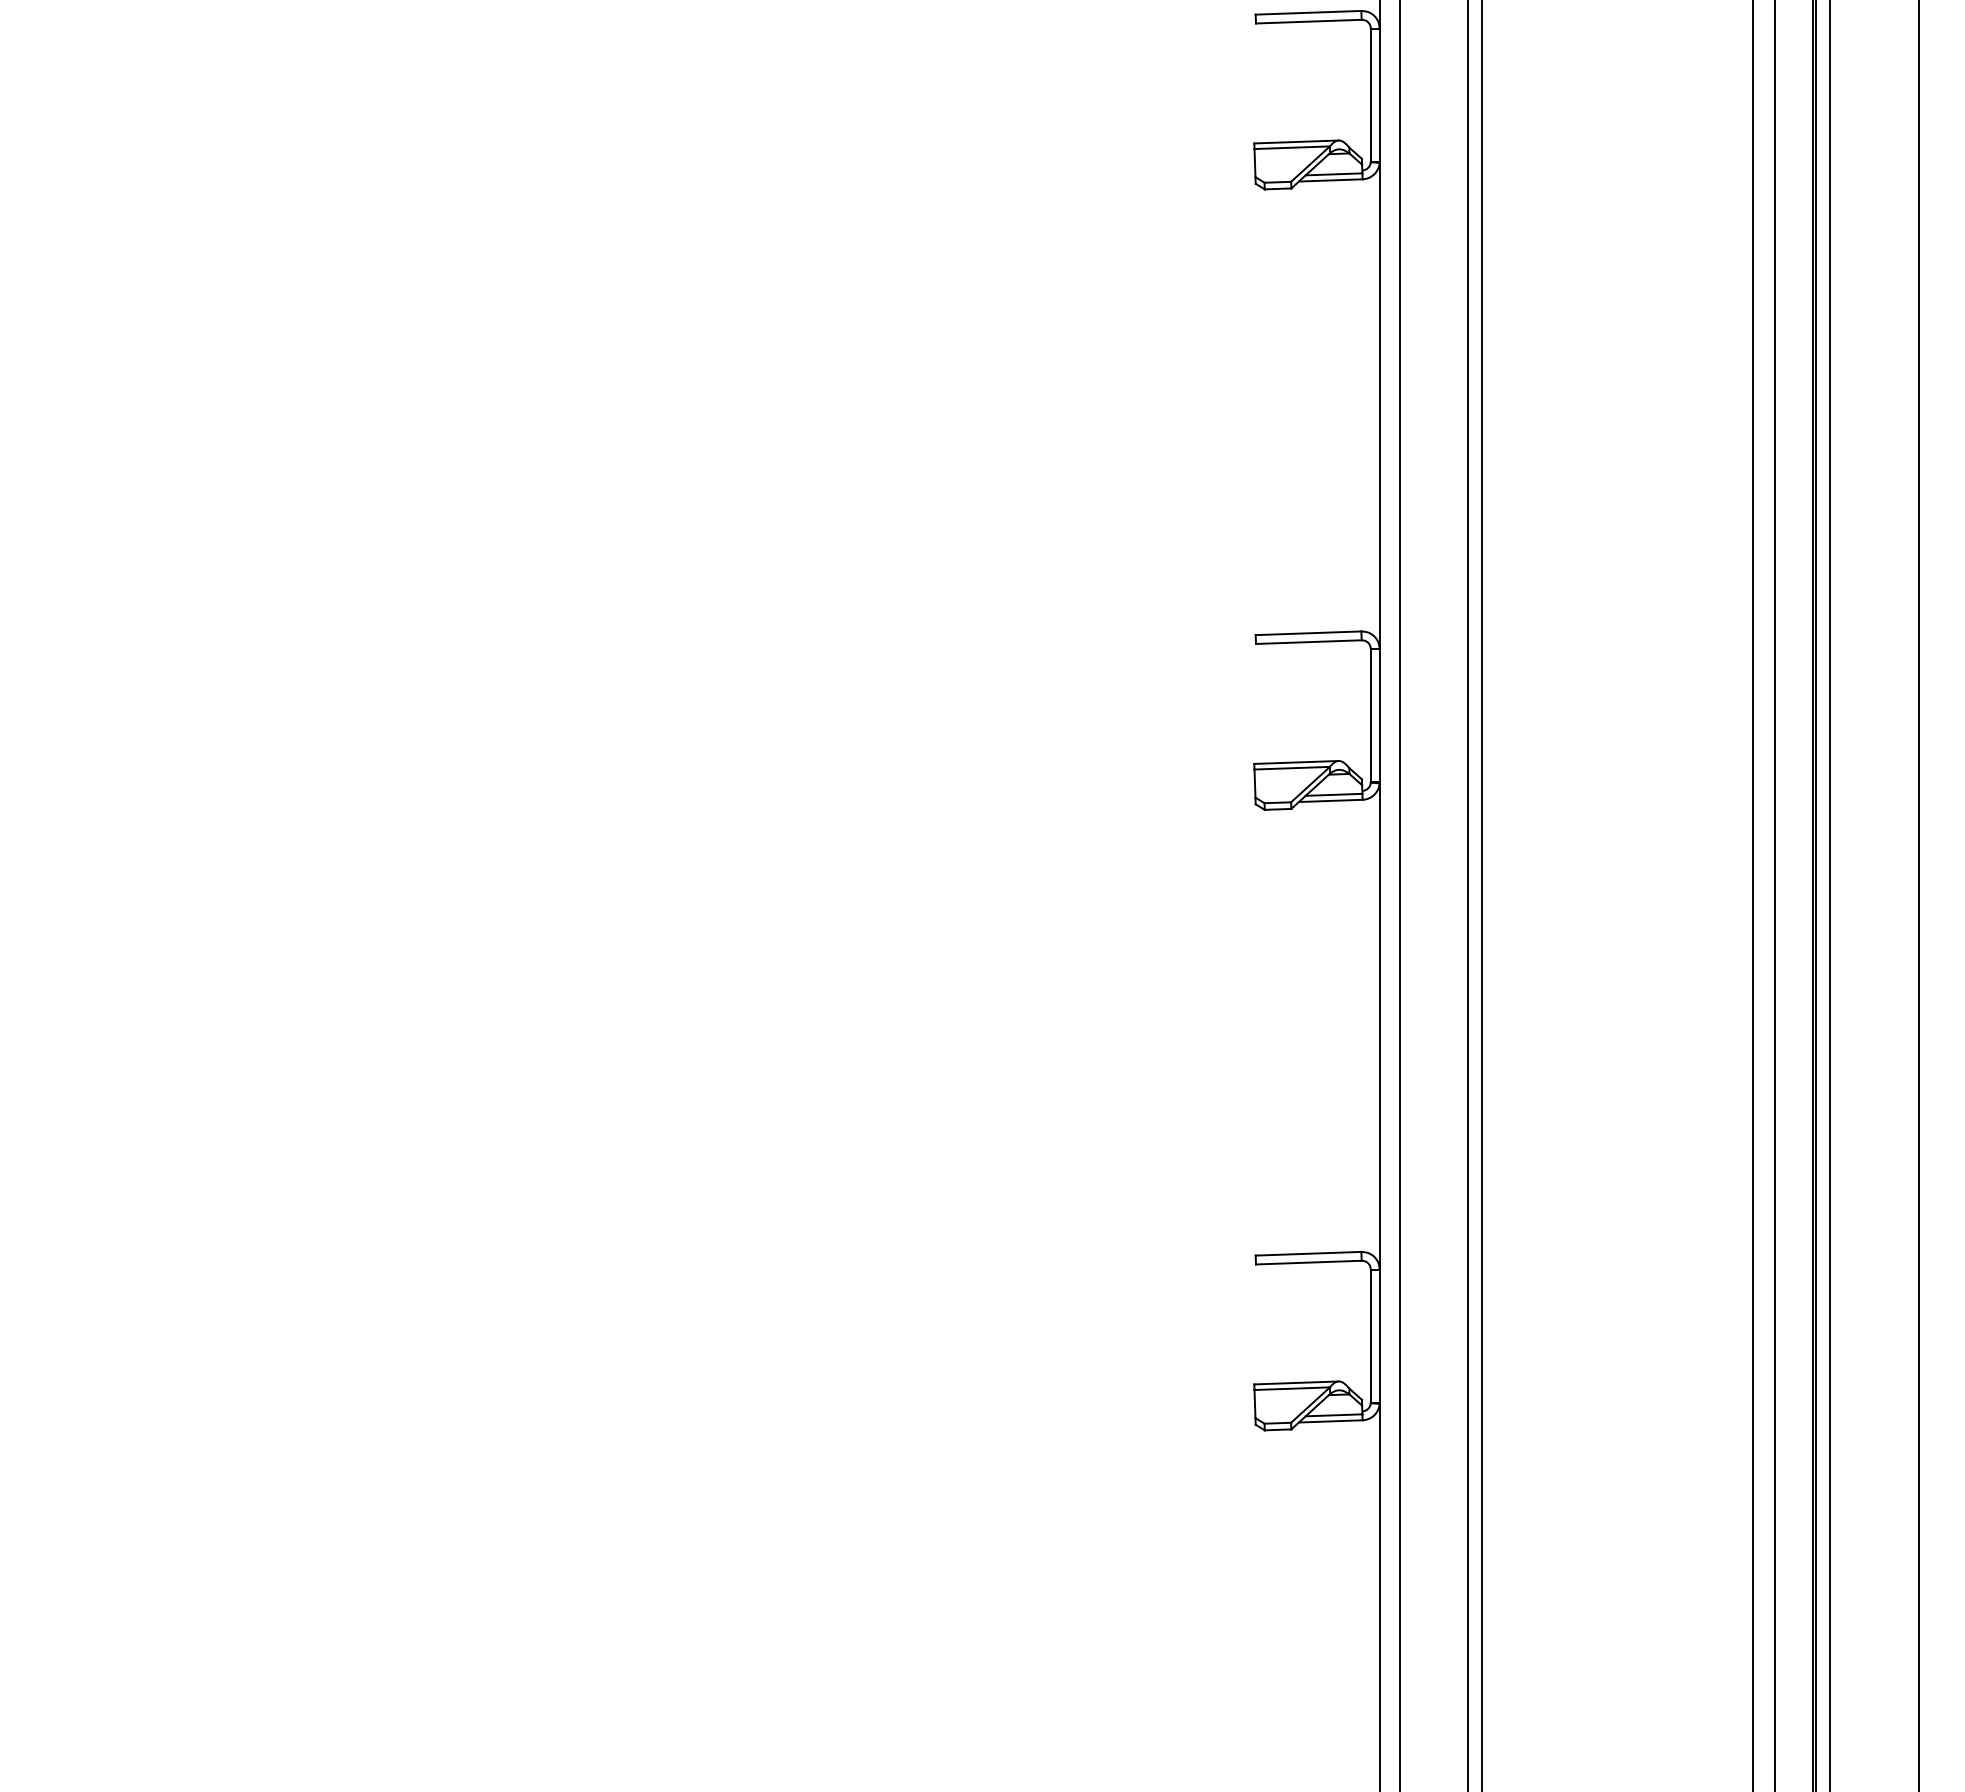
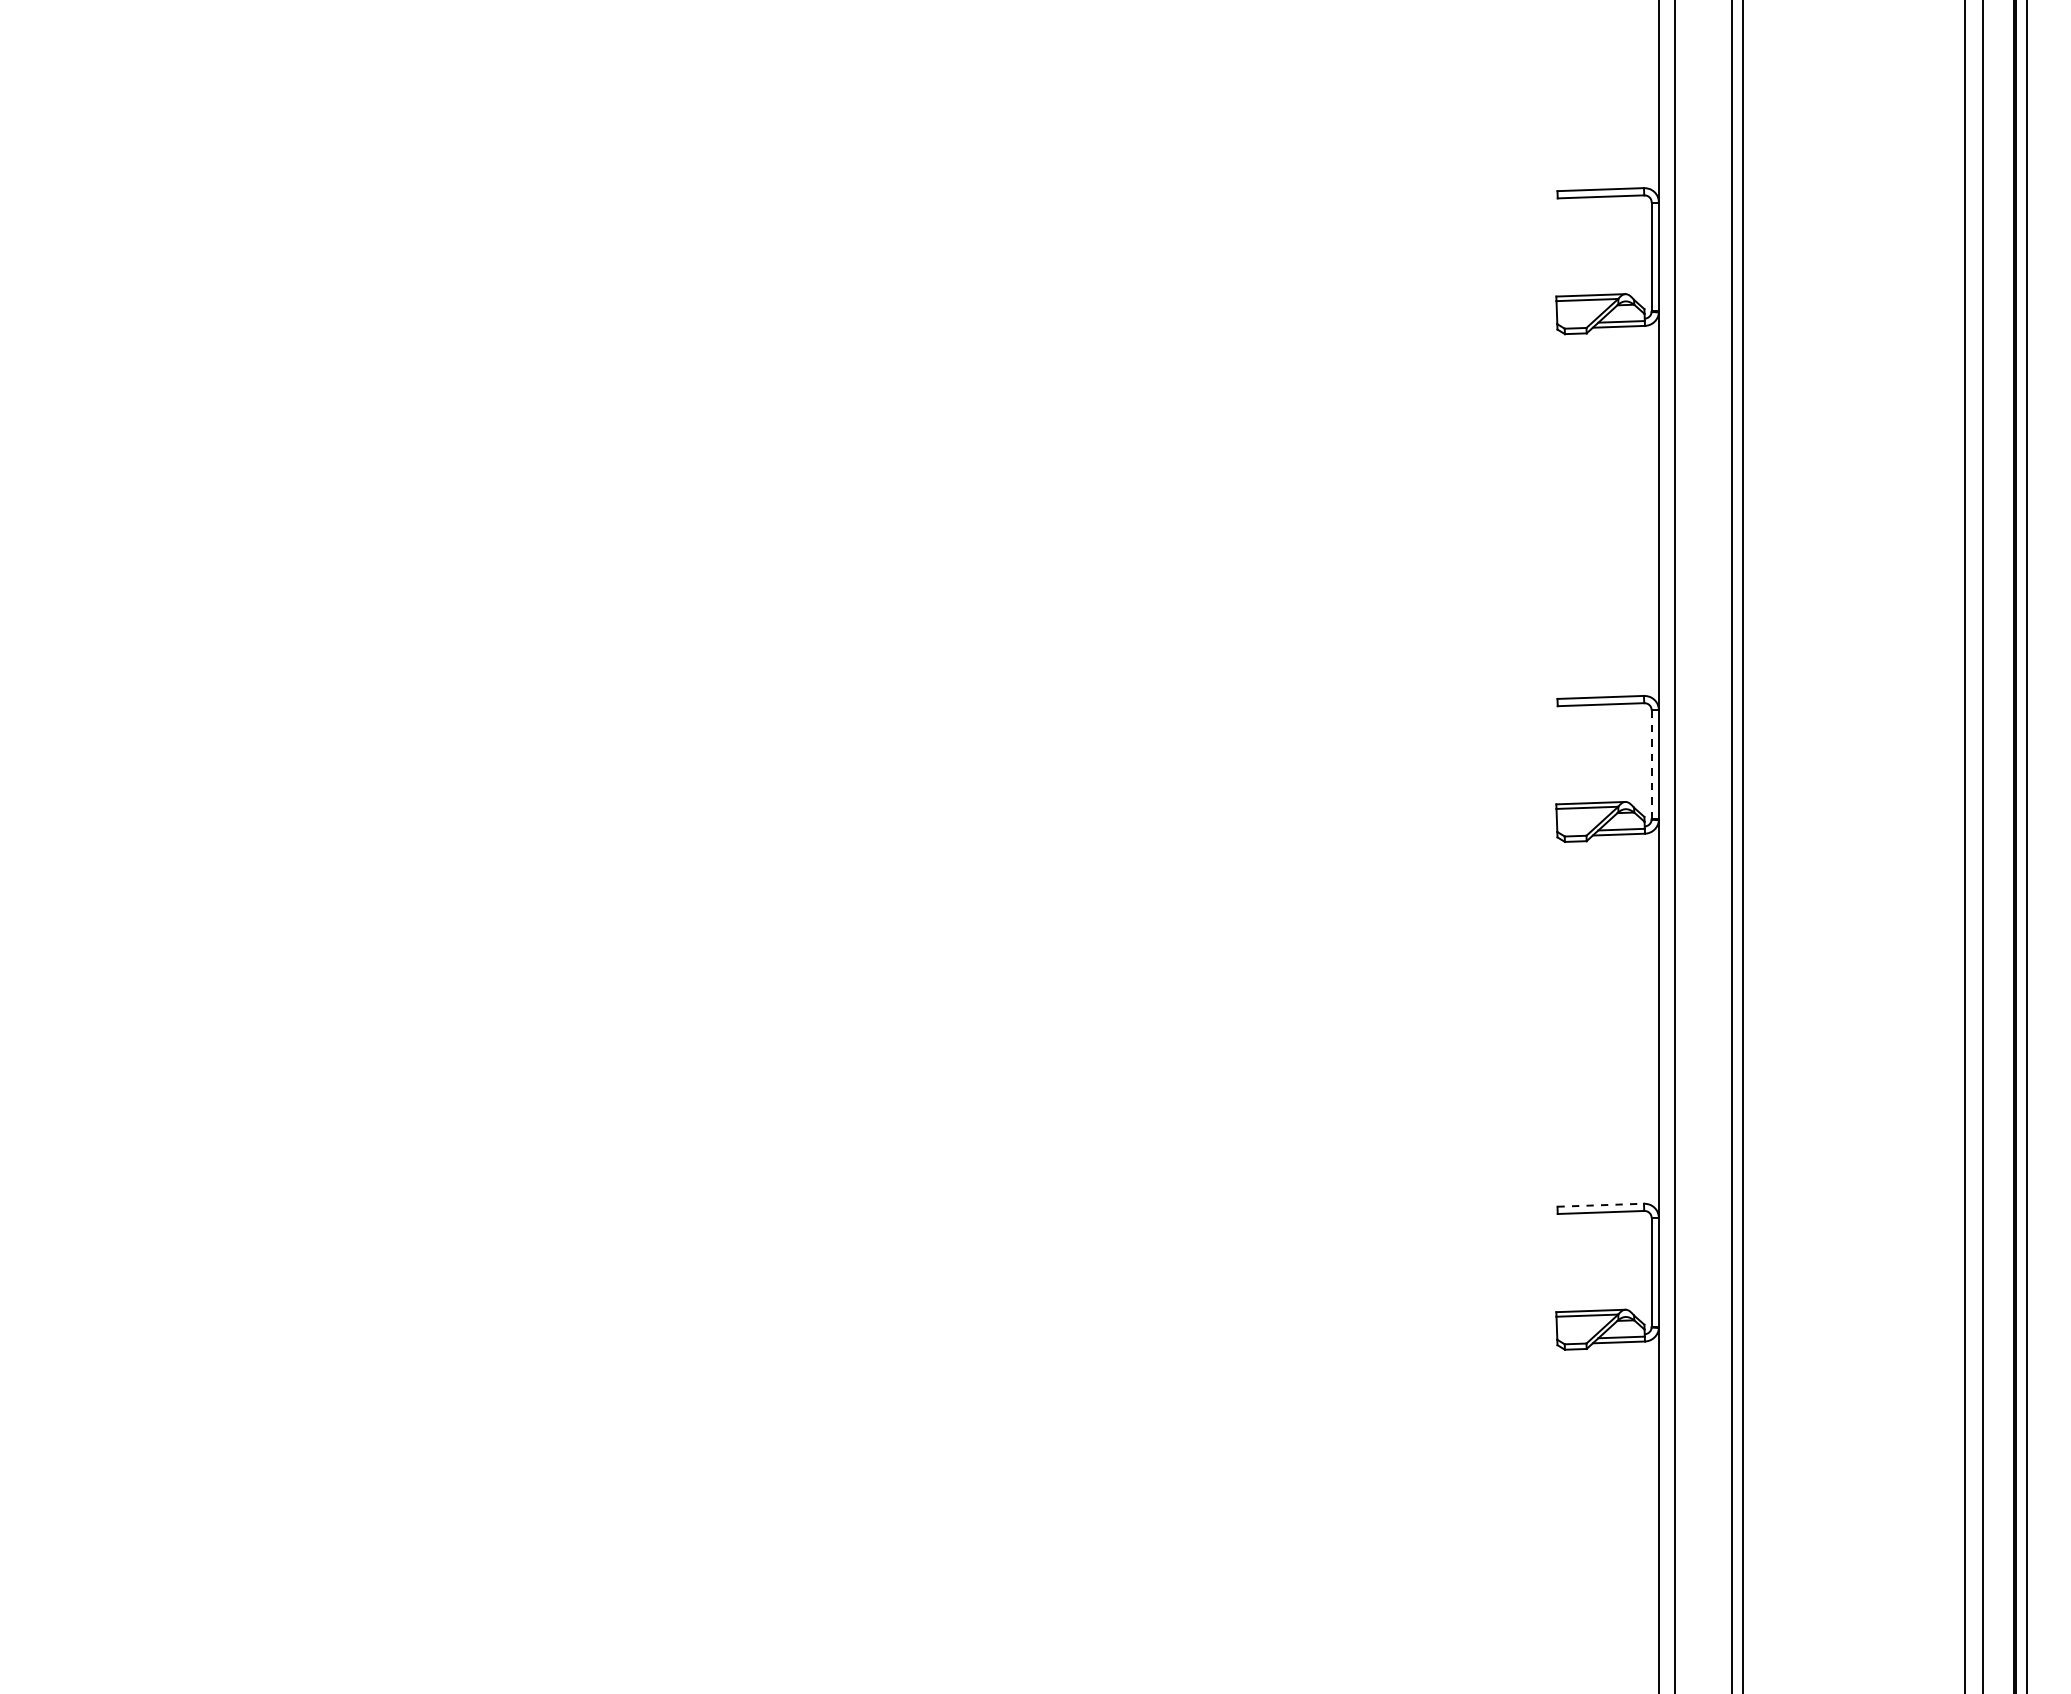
line: (1370, 716) -> (1651, 765), solid -> dashed
line: (1309, 1254) -> (1601, 1205), solid -> dashed

